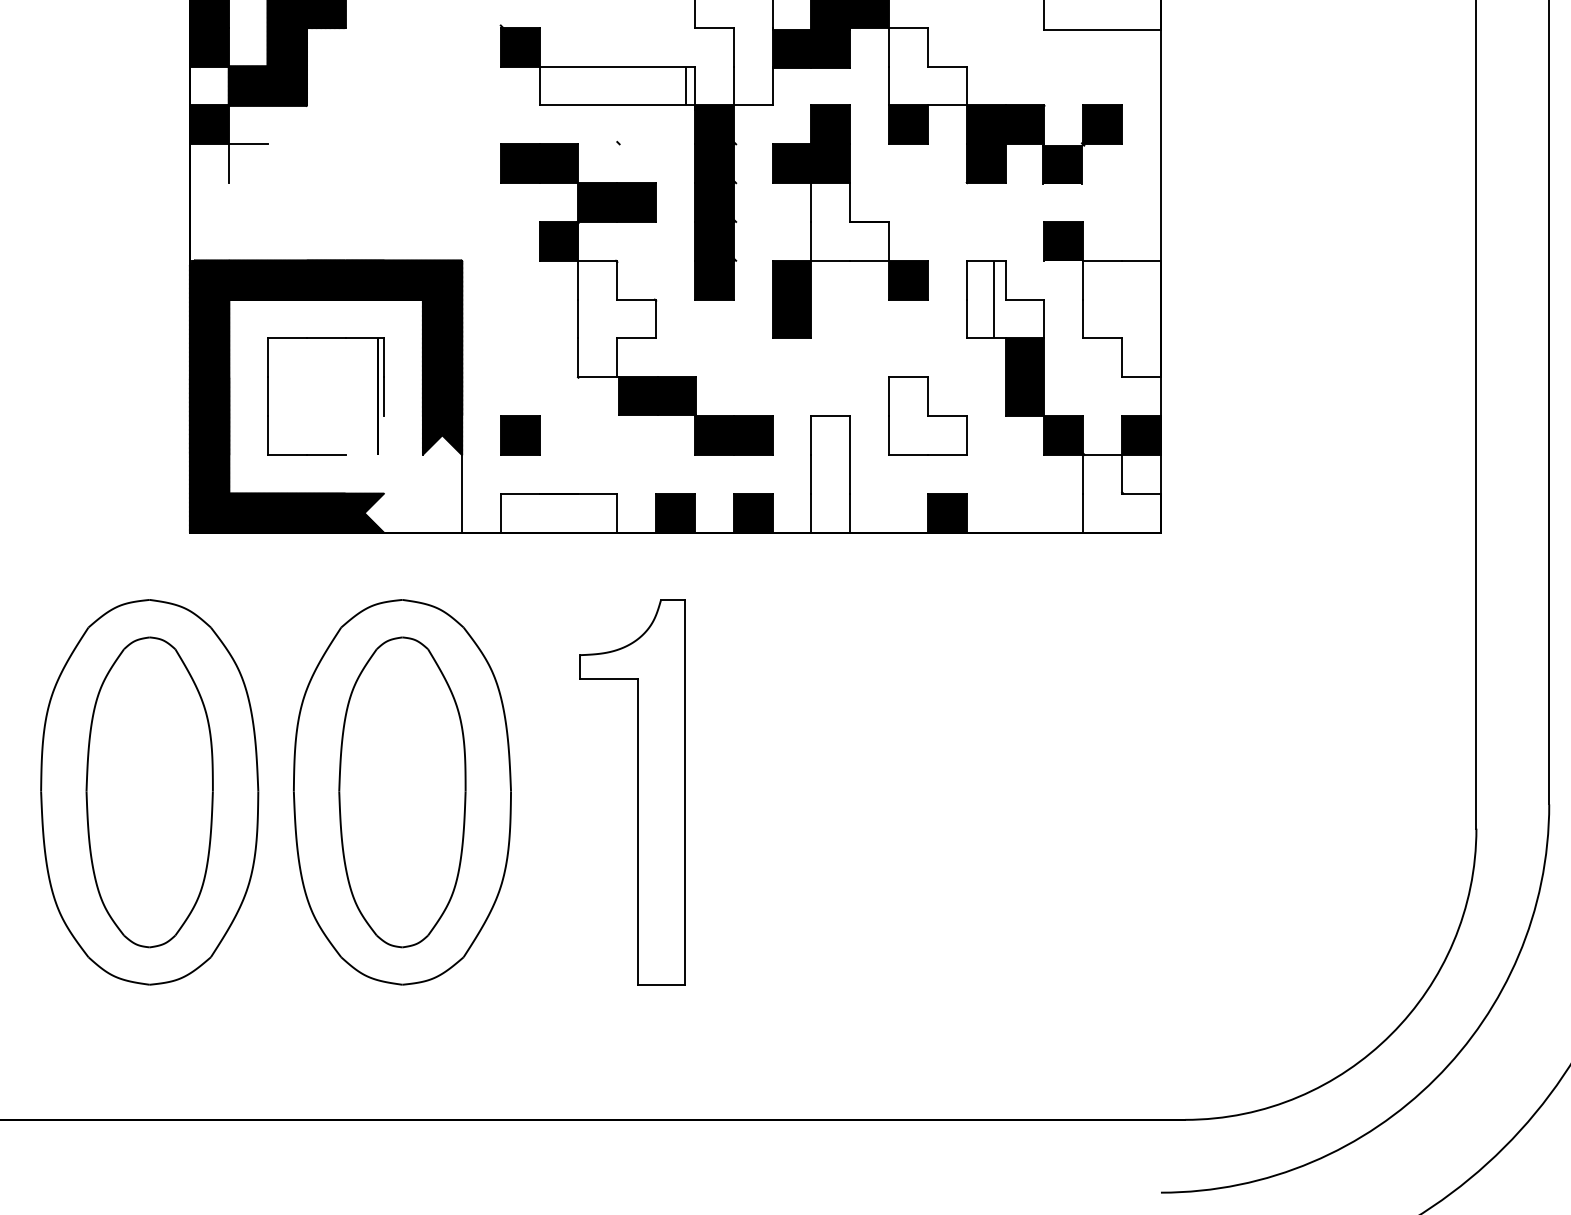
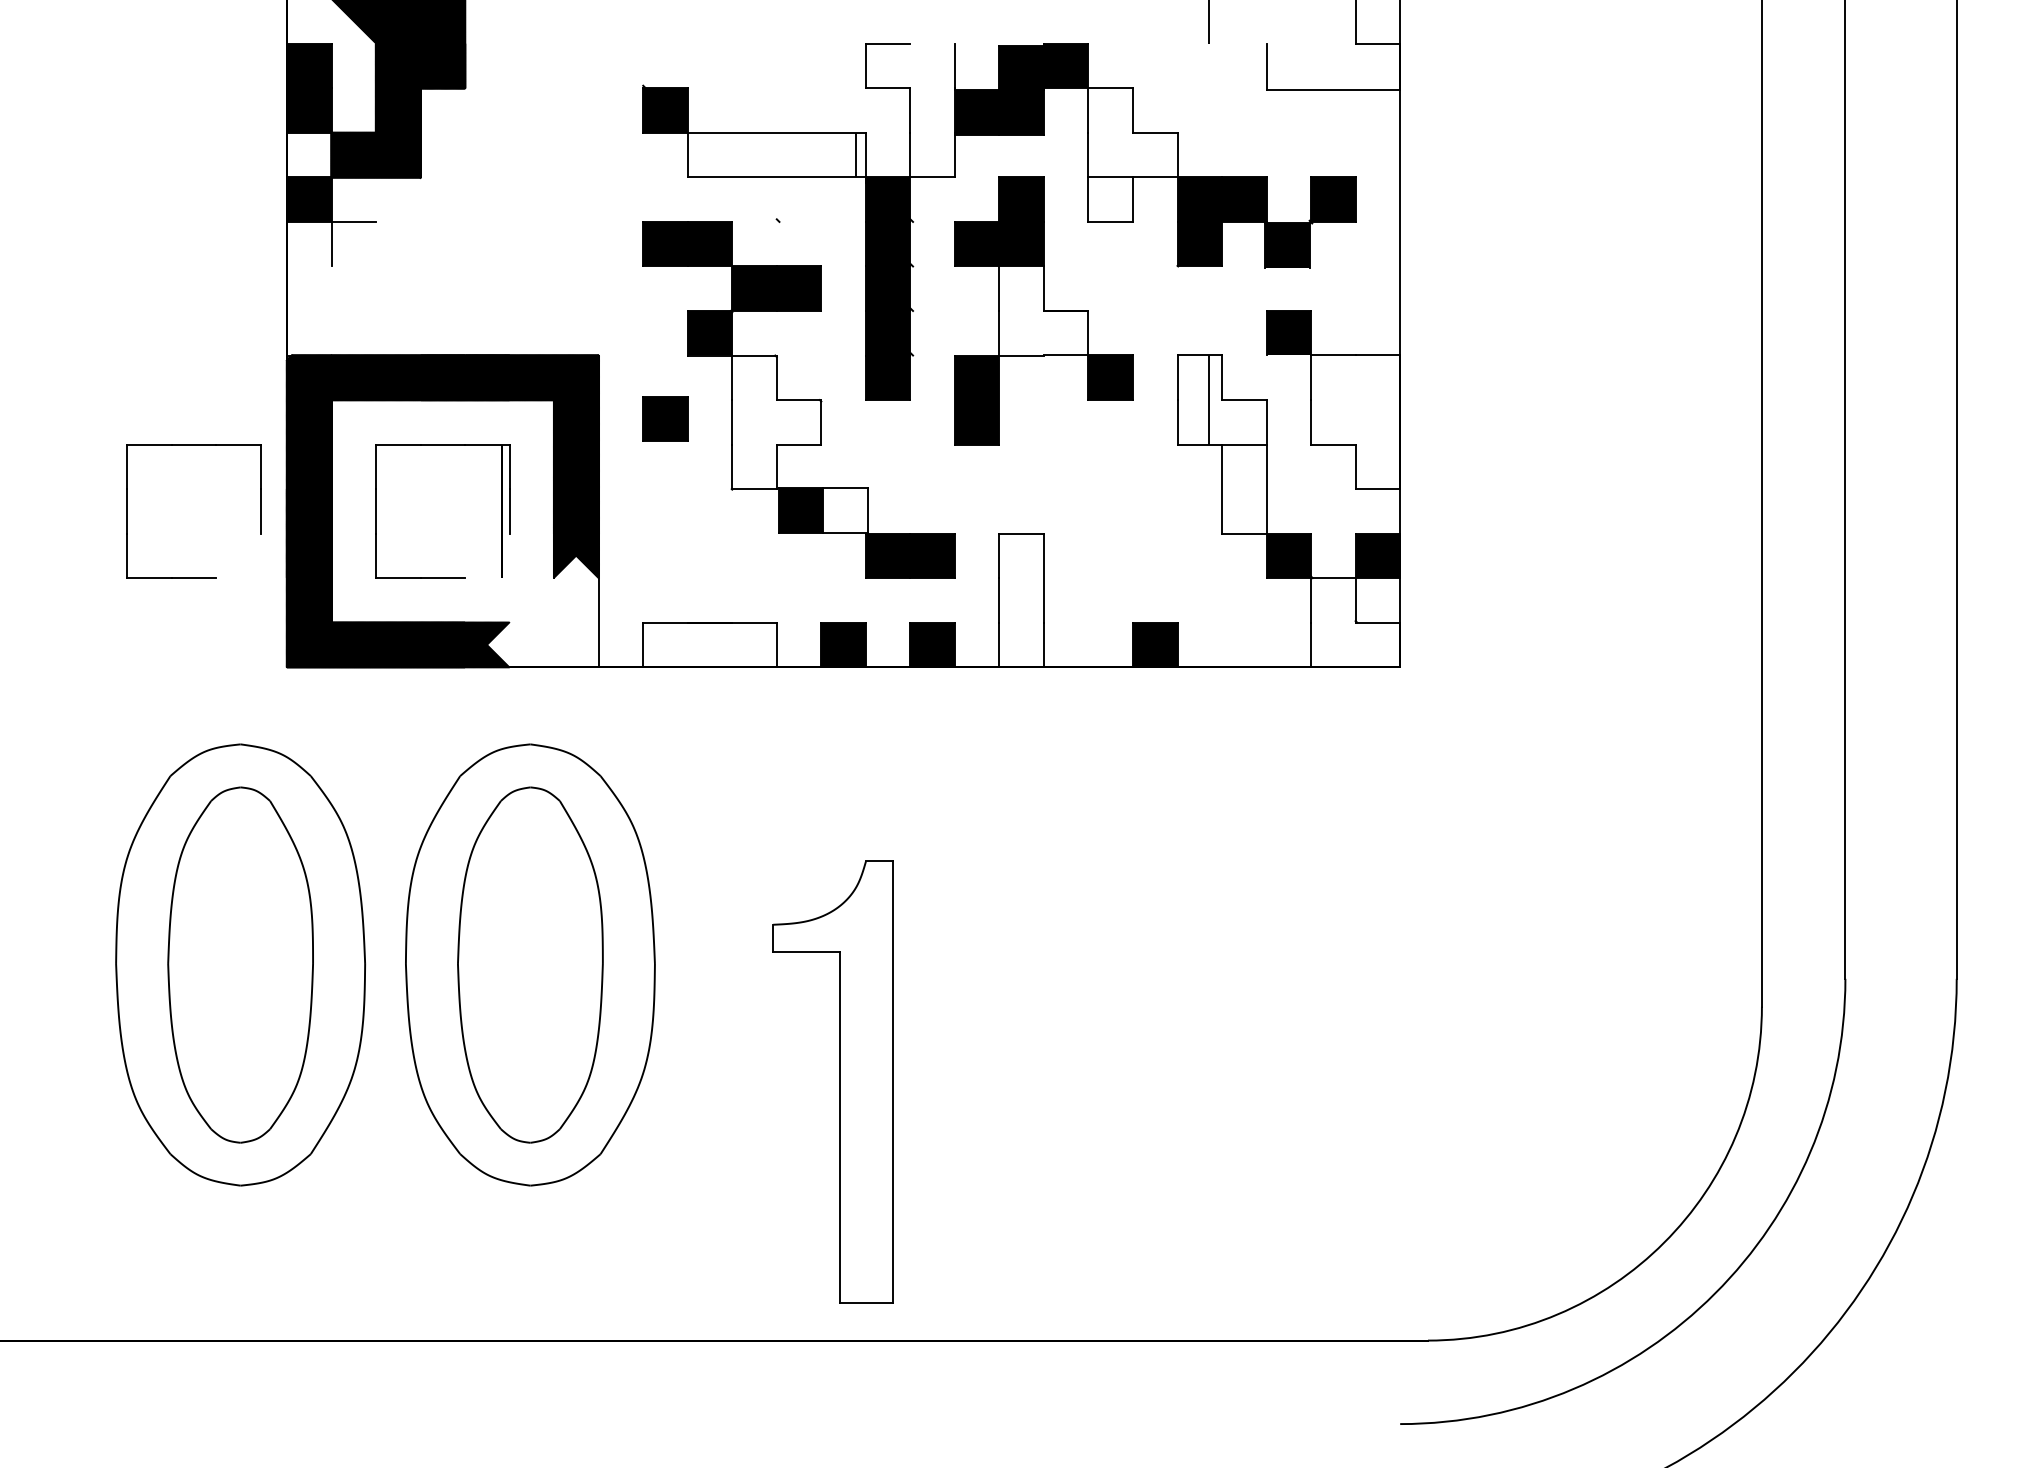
fill: (908, 124) -> (1110, 199), removed
fill: (1025, 376) -> (1244, 488), removed
fill: (677, 395) -> (845, 510), removed
part: (160, 396) -> (252, 511), added
part: (927, 416) -> (1132, 533), removed
part: (520, 435) -> (665, 418), moved
part: (637, 791) -> (839, 1081), moved

